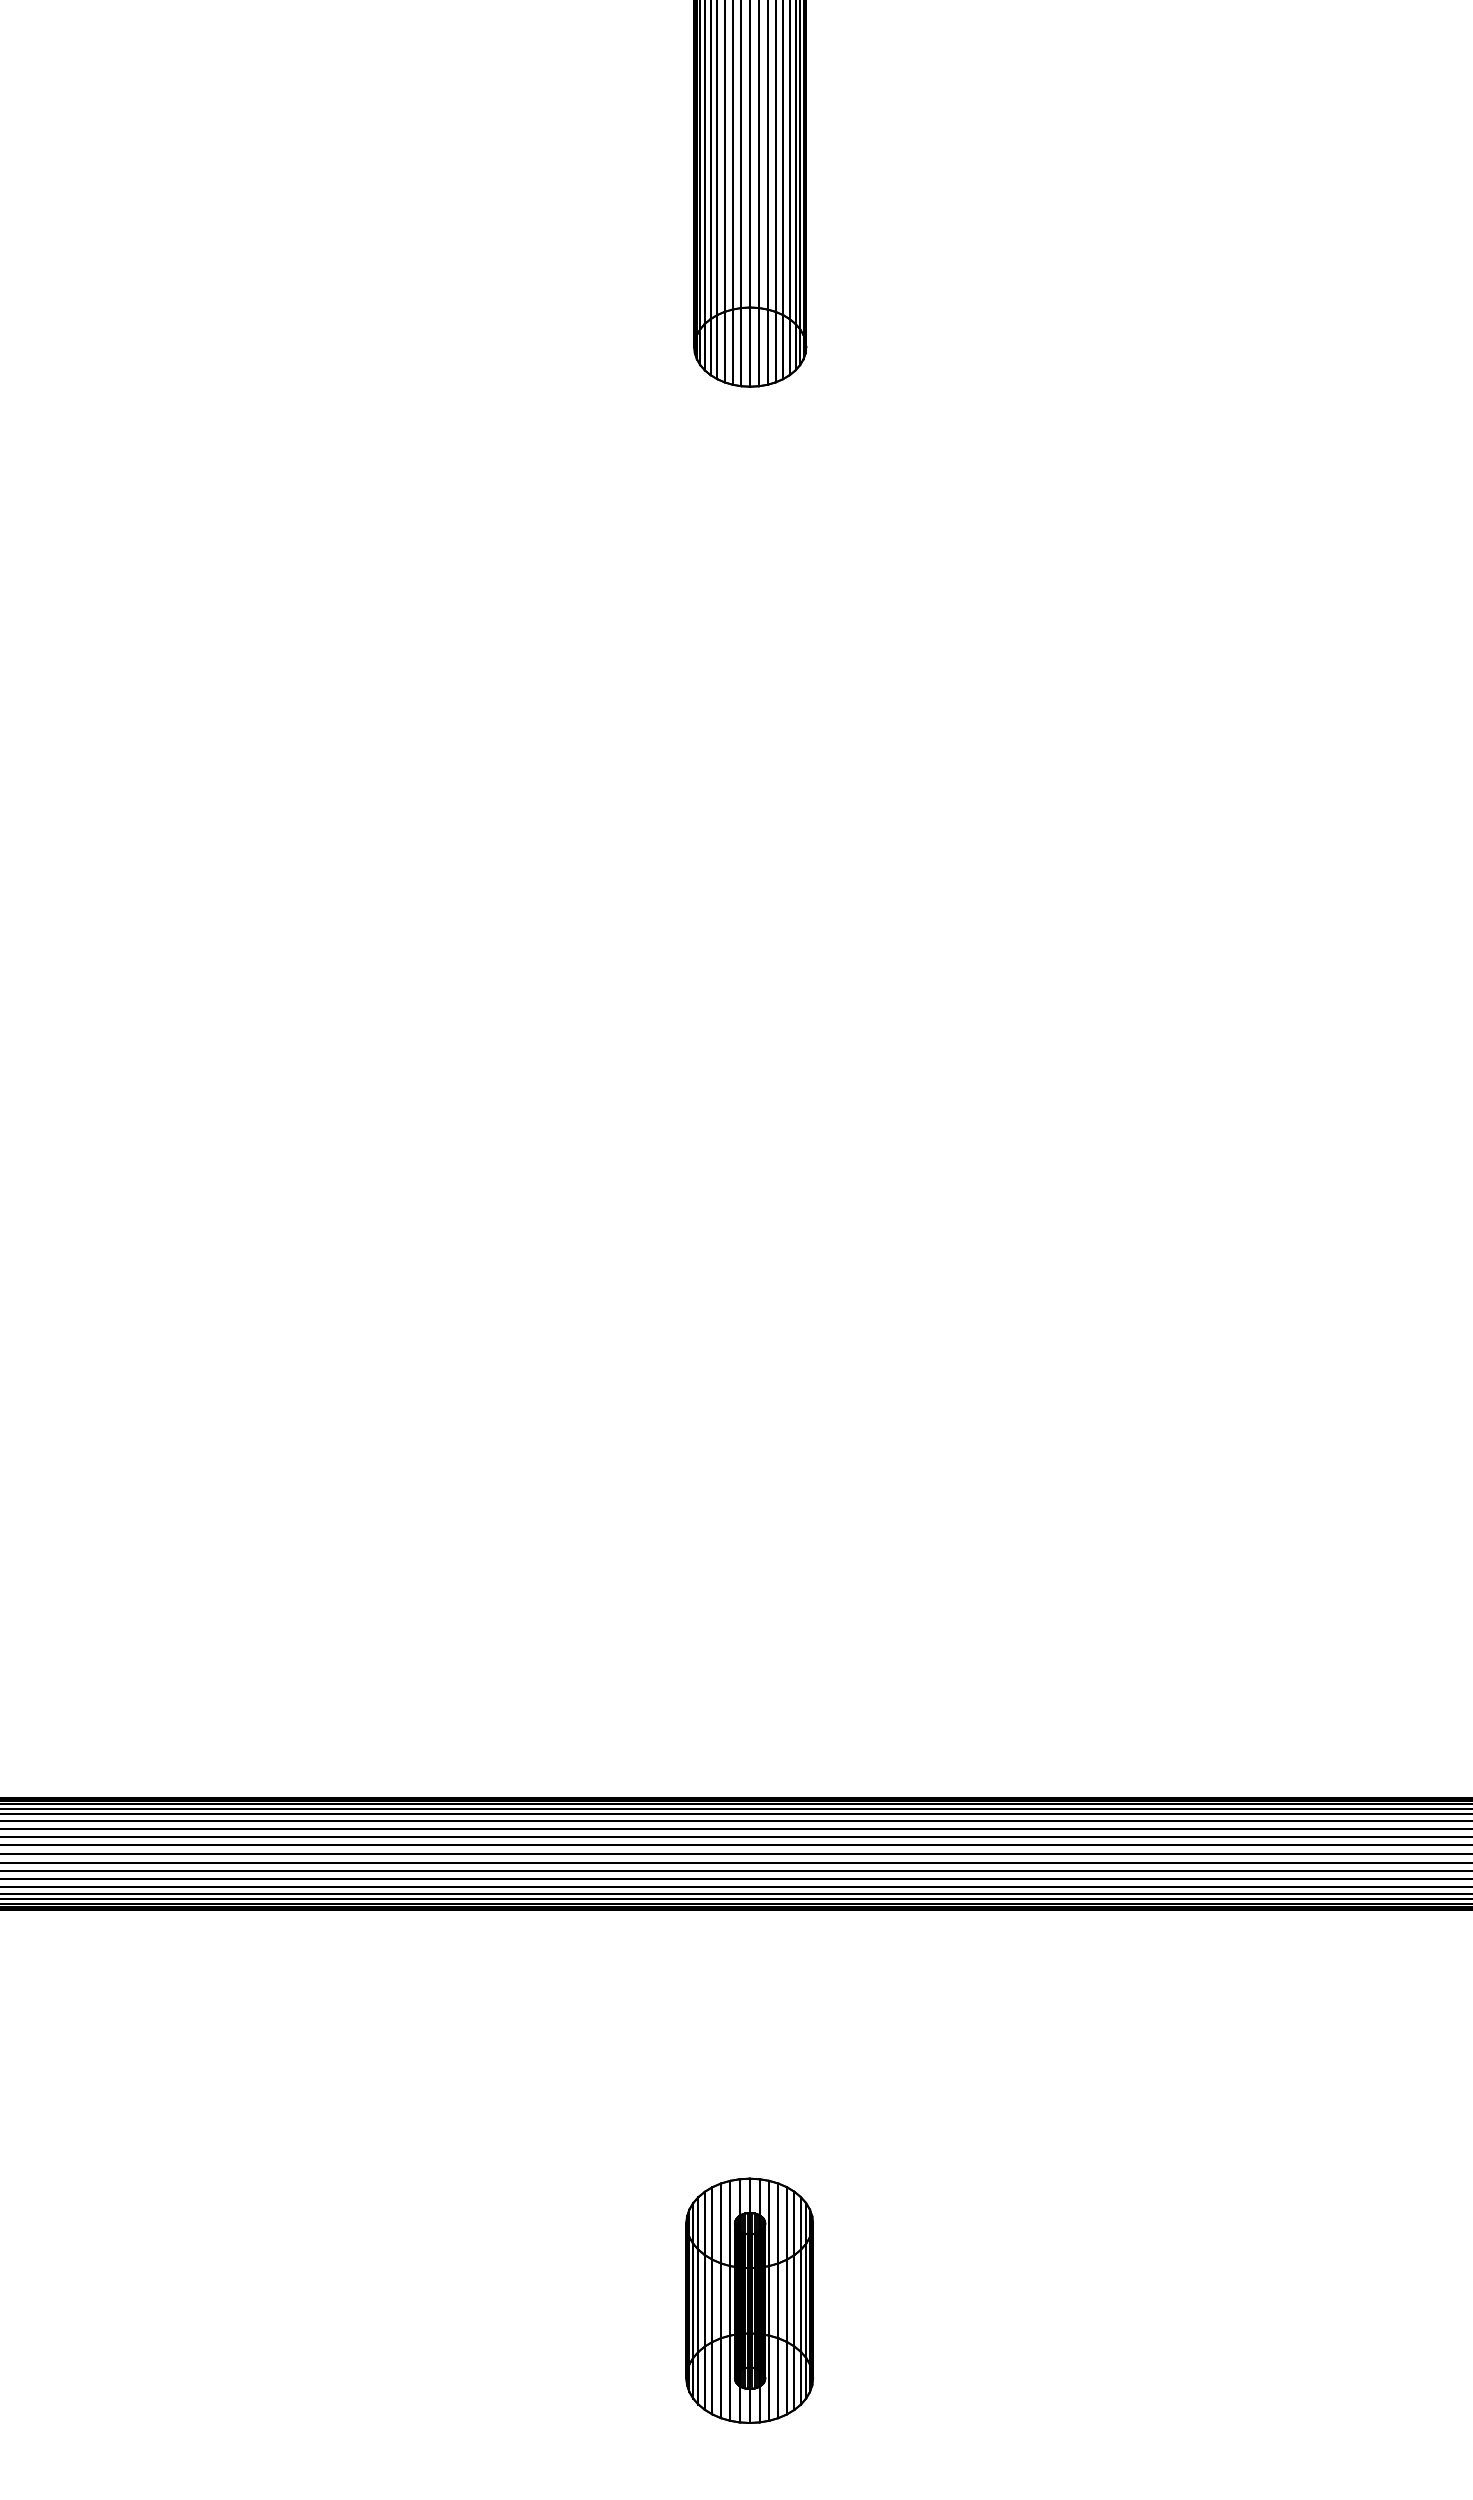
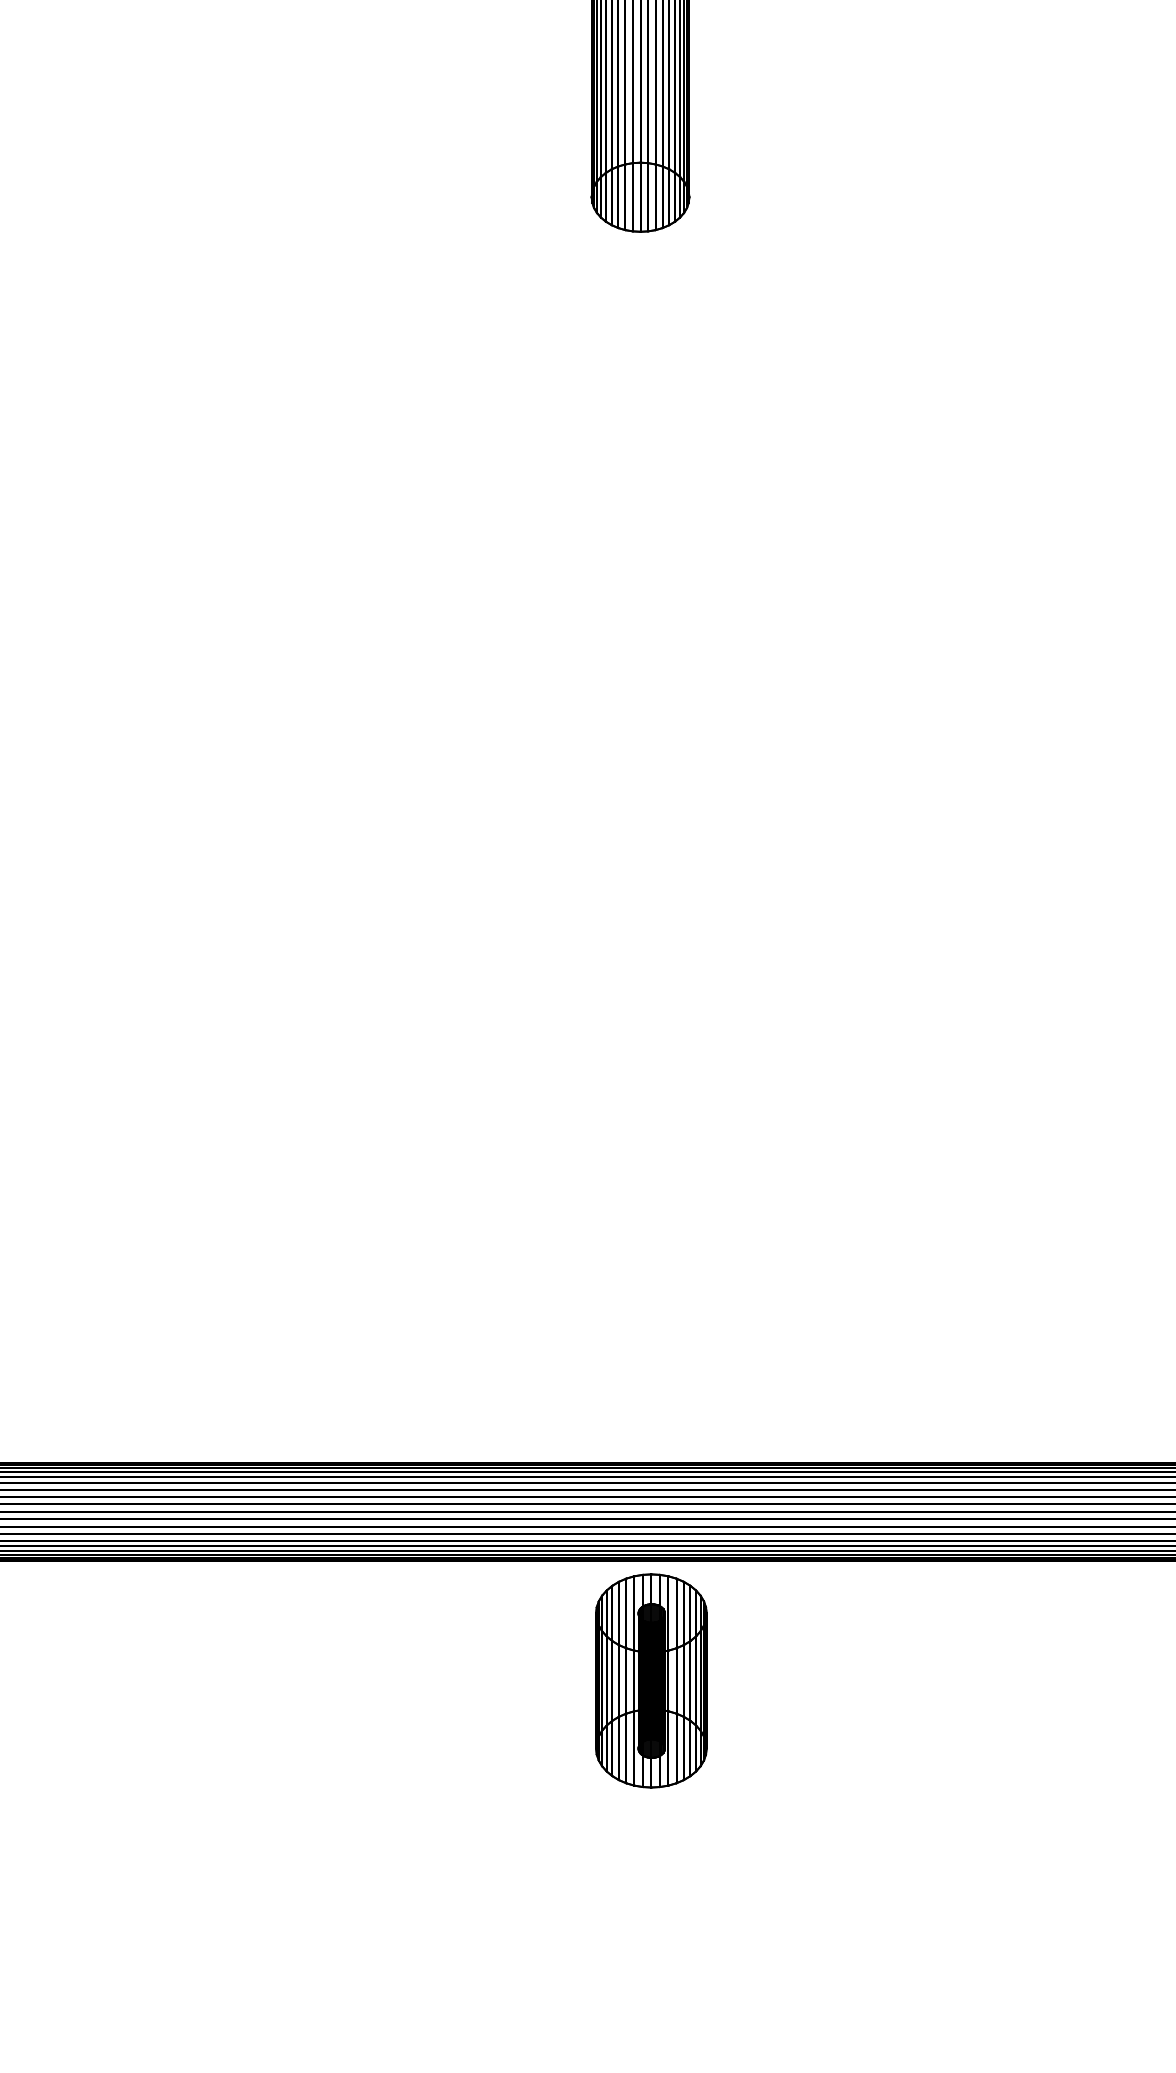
part: (749, 2300) -> (651, 1680), moved

